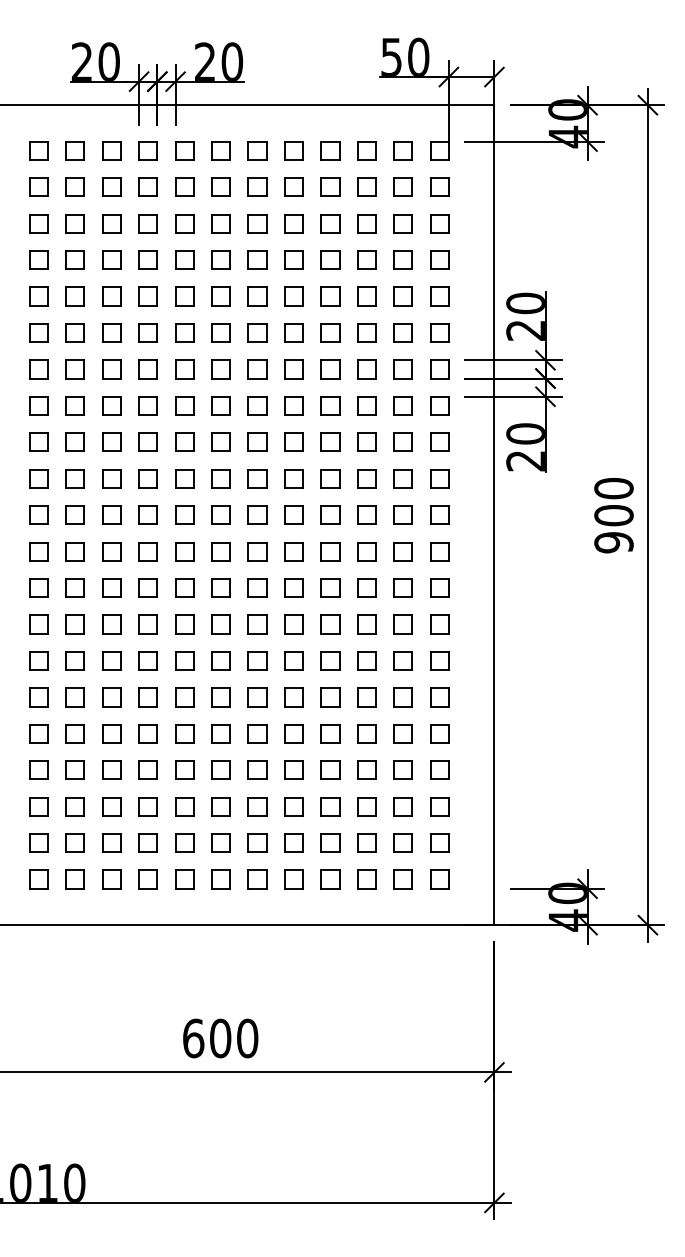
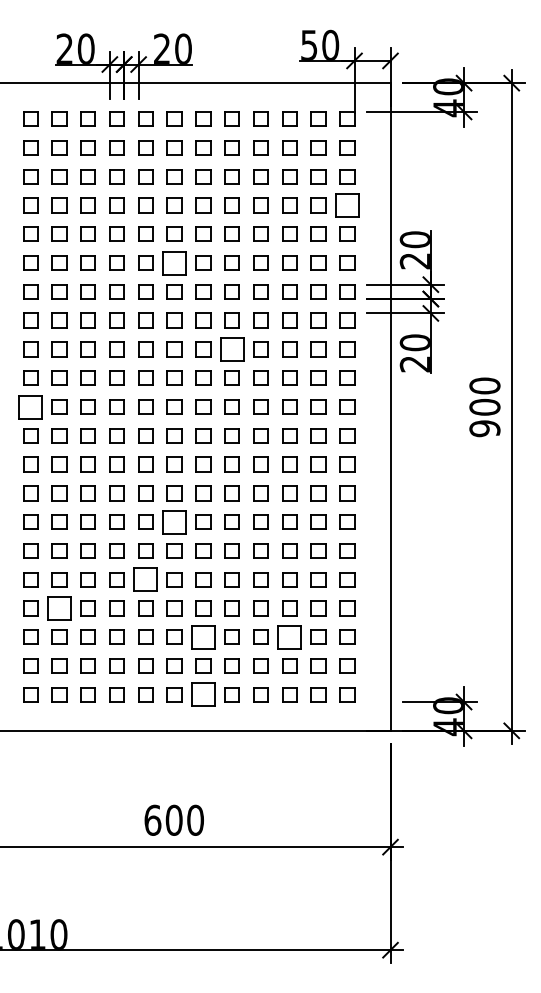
part: (439, 259) -> (347, 205), size x1.6
part: (220, 332) -> (174, 262), size x1.6
part: (293, 441) -> (231, 348), size x1.6
part: (38, 514) -> (30, 406), size x1.6
part: (220, 660) -> (174, 521), size x1.6
part: (184, 733) -> (145, 579), size x1.6
part: (74, 769) -> (58, 607), size x1.6
part: (257, 806) -> (203, 637), size x1.6
part: (366, 806) -> (289, 637), size x1.6
part: (257, 879) -> (203, 694), size x1.6

